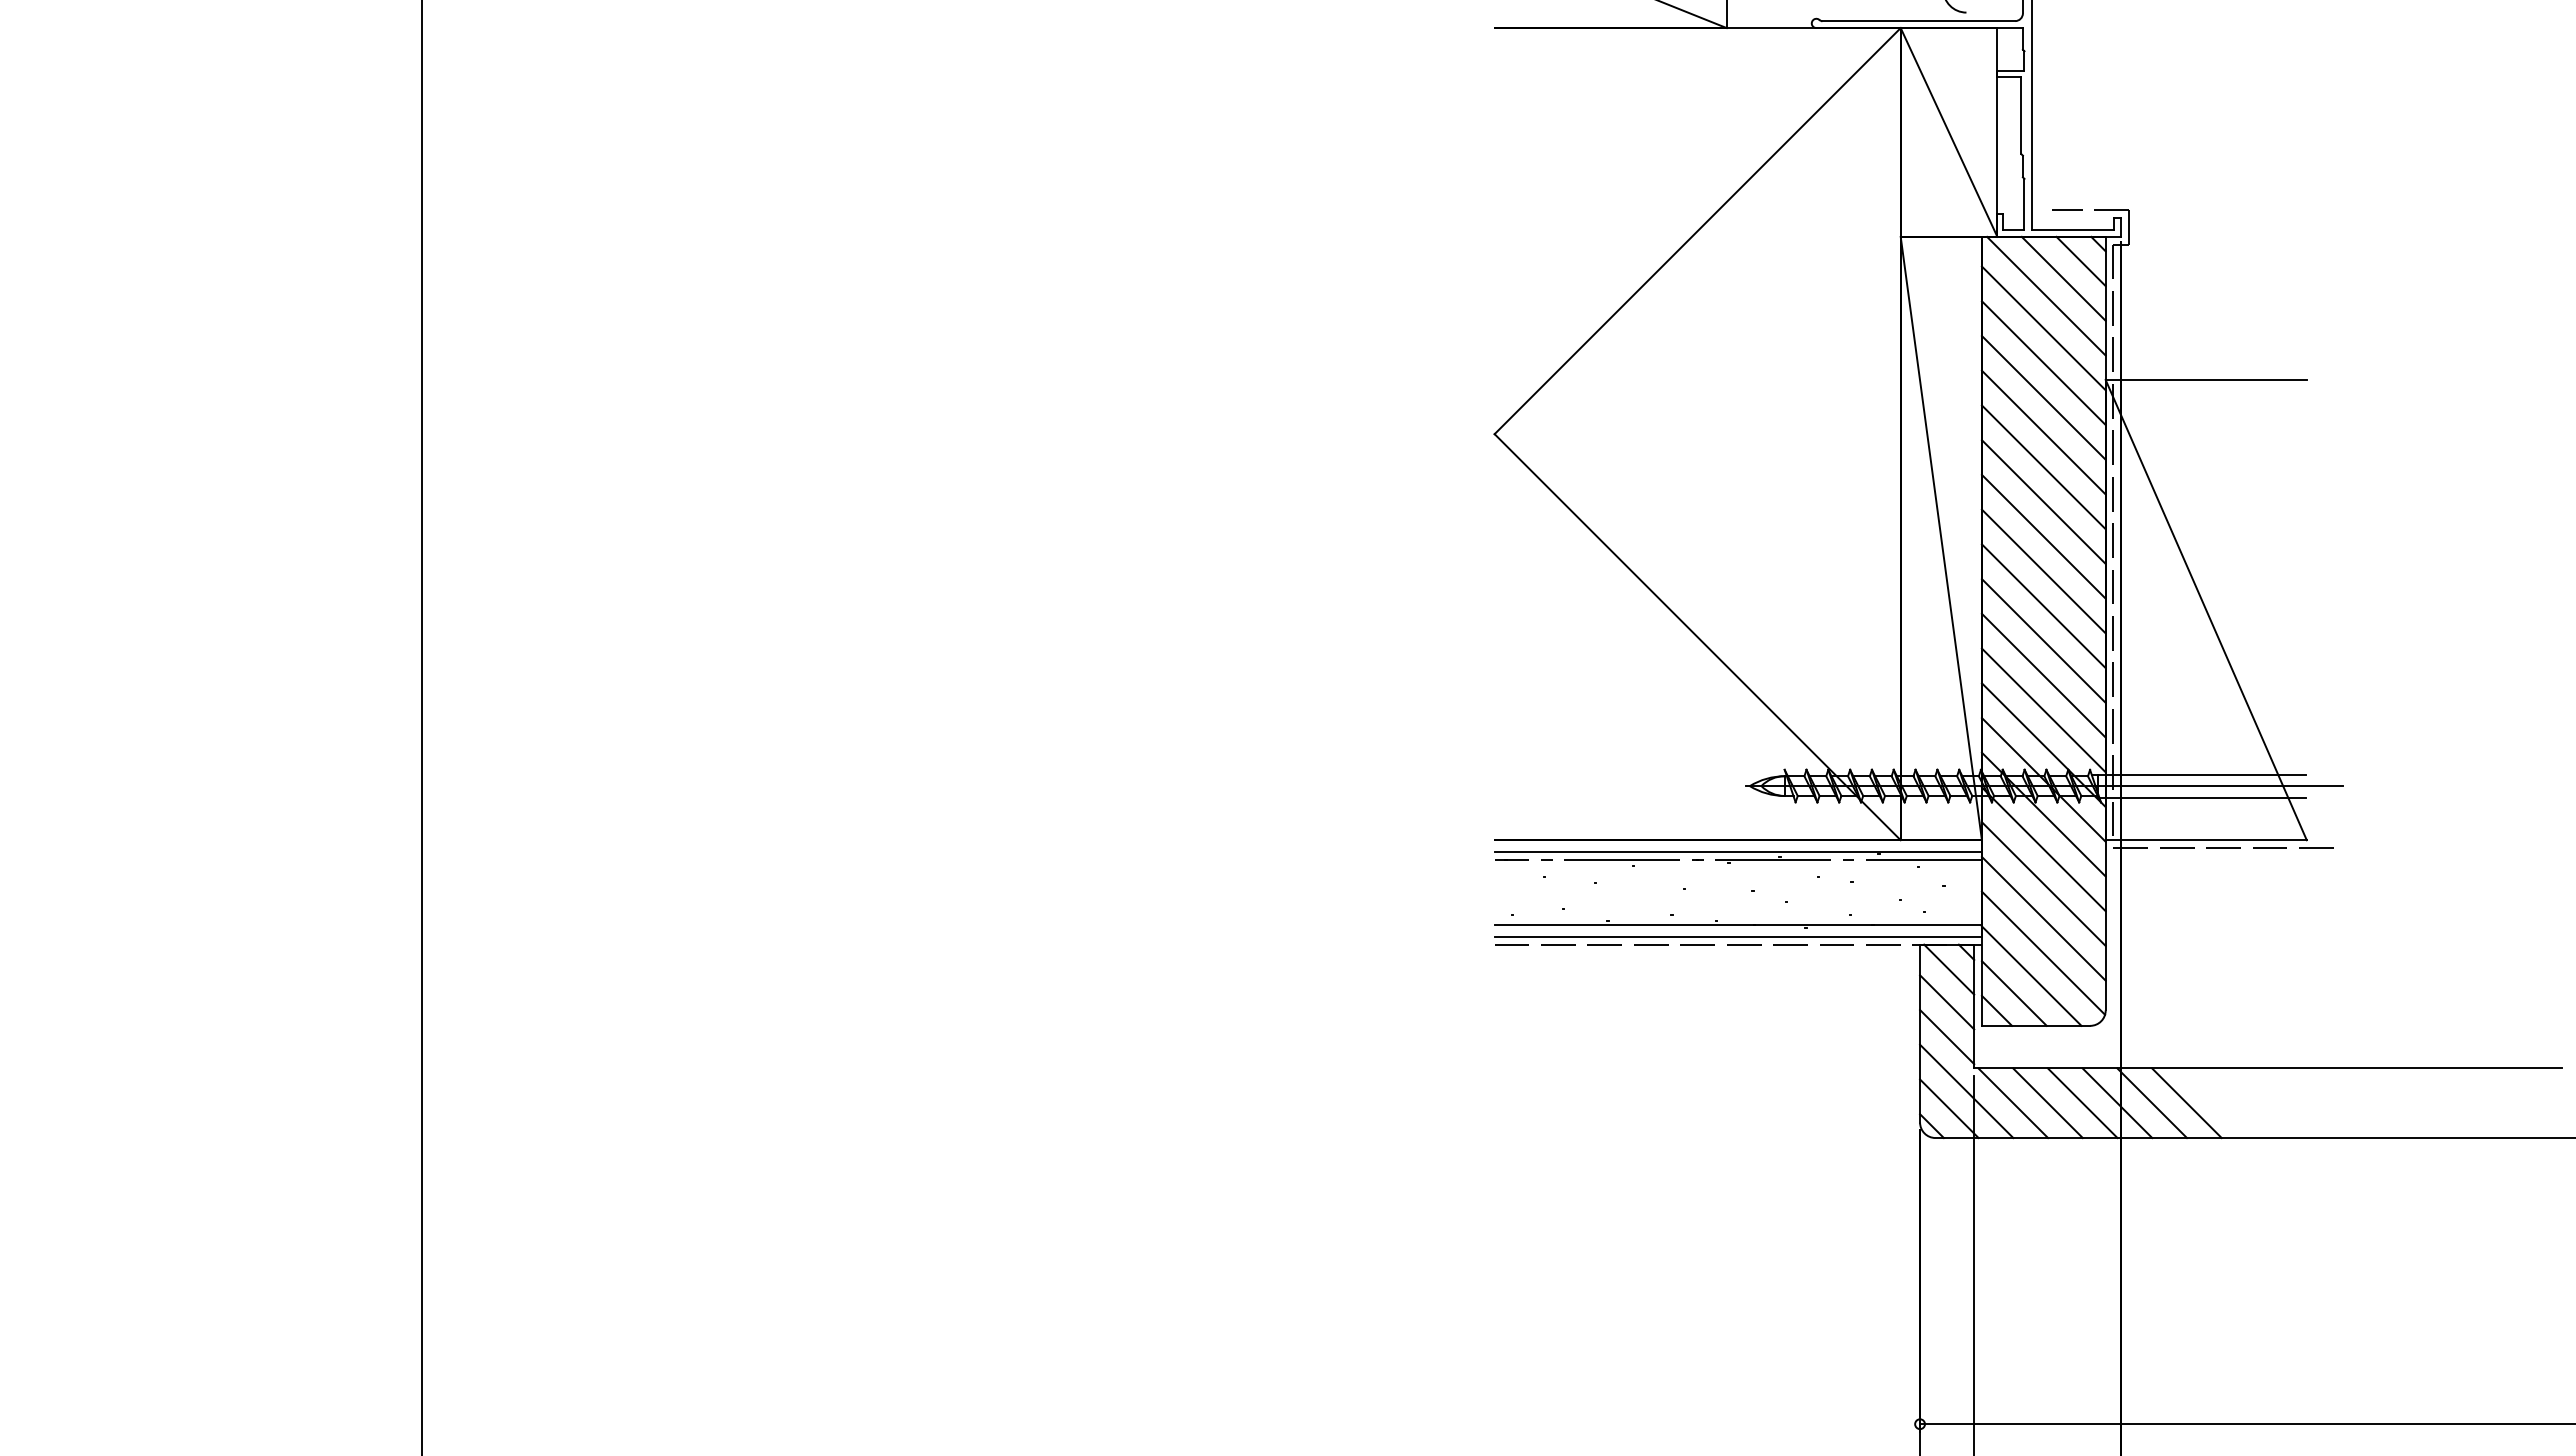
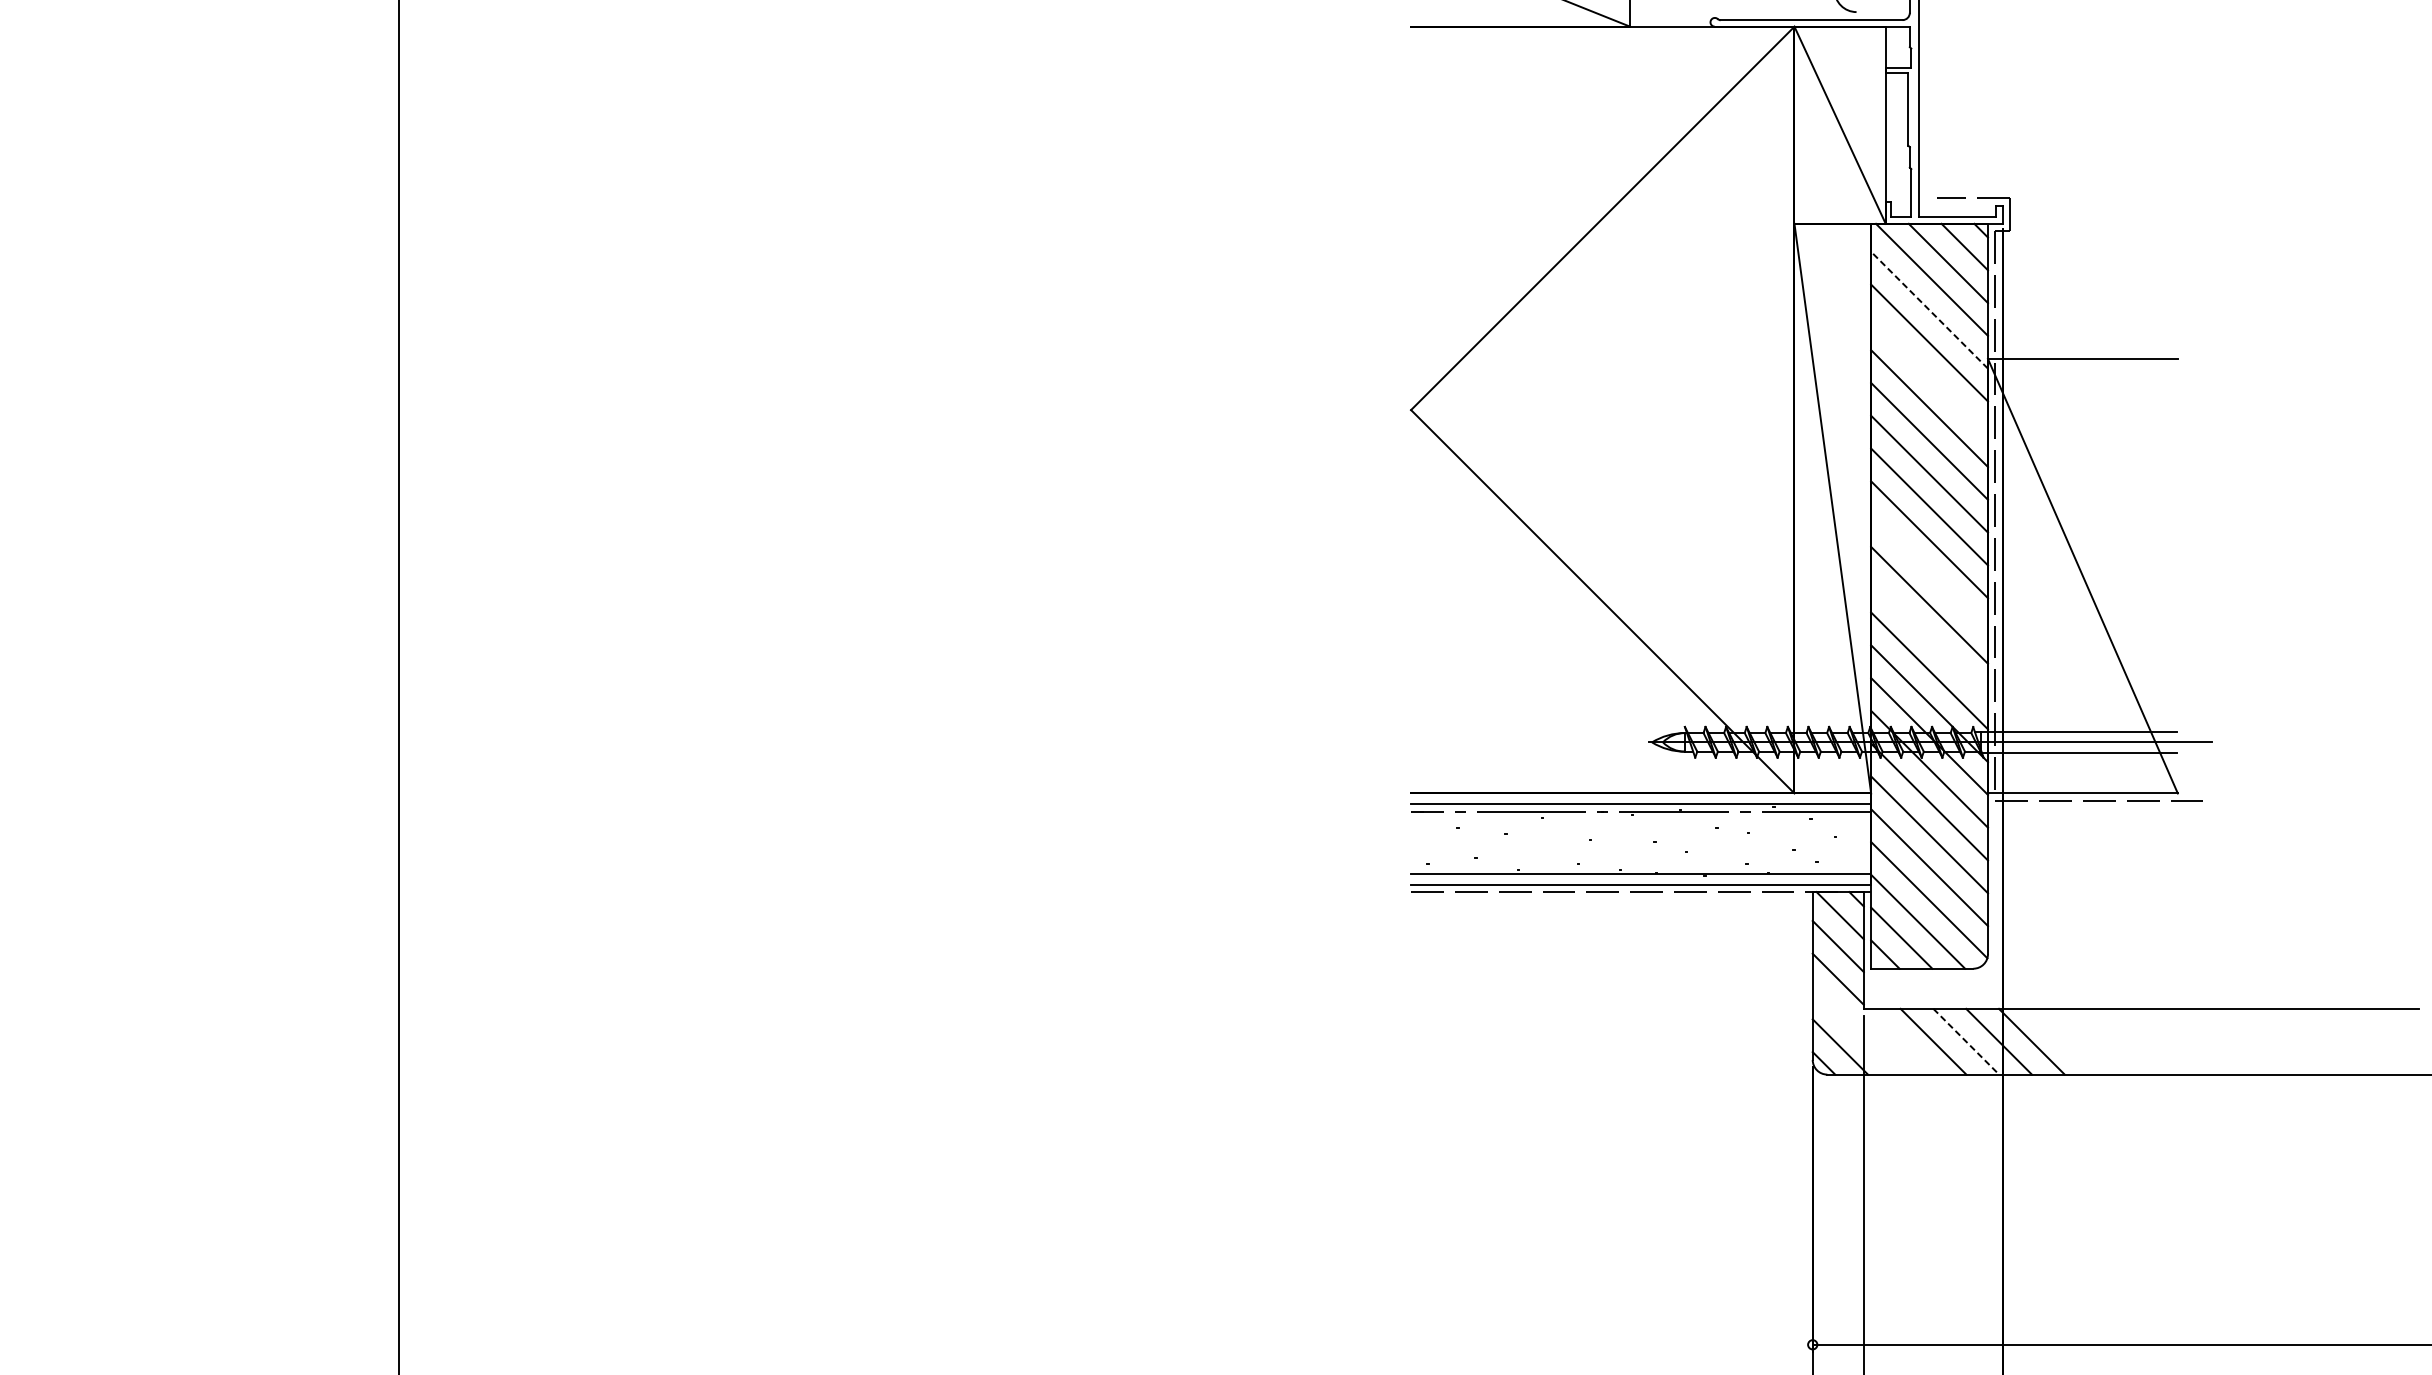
line: (2043, 328) -> (1929, 310), solid -> dashed
line: (2043, 397) -> (1929, 375), removed
line: (2043, 606) -> (1929, 572), removed
line: (2043, 675) -> (1929, 637), removed
line: (1966, 1091) -> (1856, 1030), removed
line: (2013, 1103) -> (1900, 1042), removed
line: (2083, 1103) -> (1967, 1042), solid -> dashed
line: (2186, 1103) -> (2064, 1042), removed

